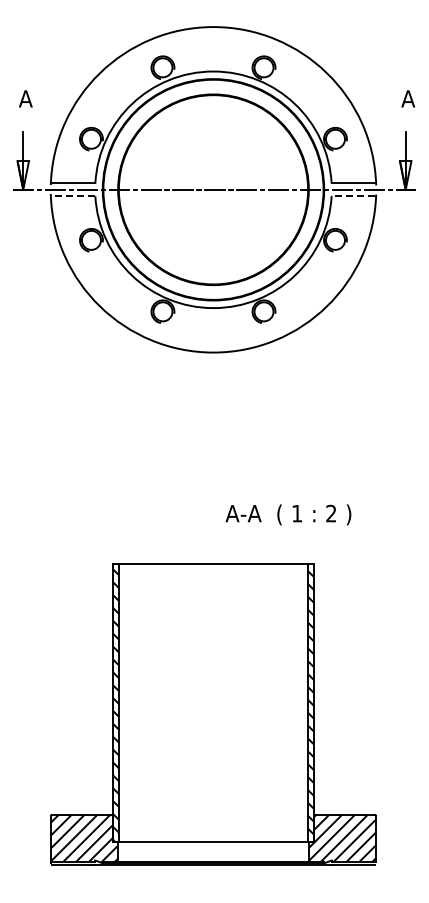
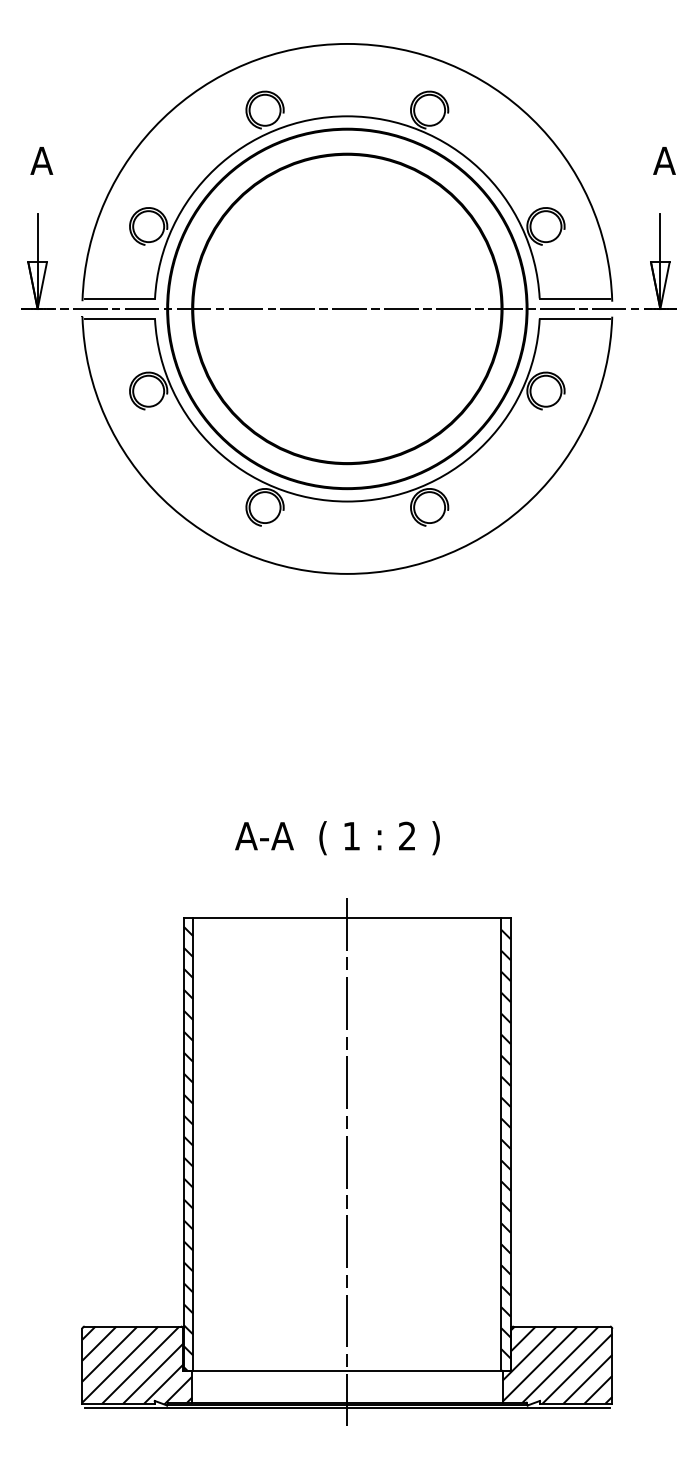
line: (73, 196) -> (119, 319), dashed -> solid
line: (353, 196) -> (575, 319), dashed -> solid
text: (288, 514) -> (337, 837), moved
line: (213, 713) -> (347, 1161), added

